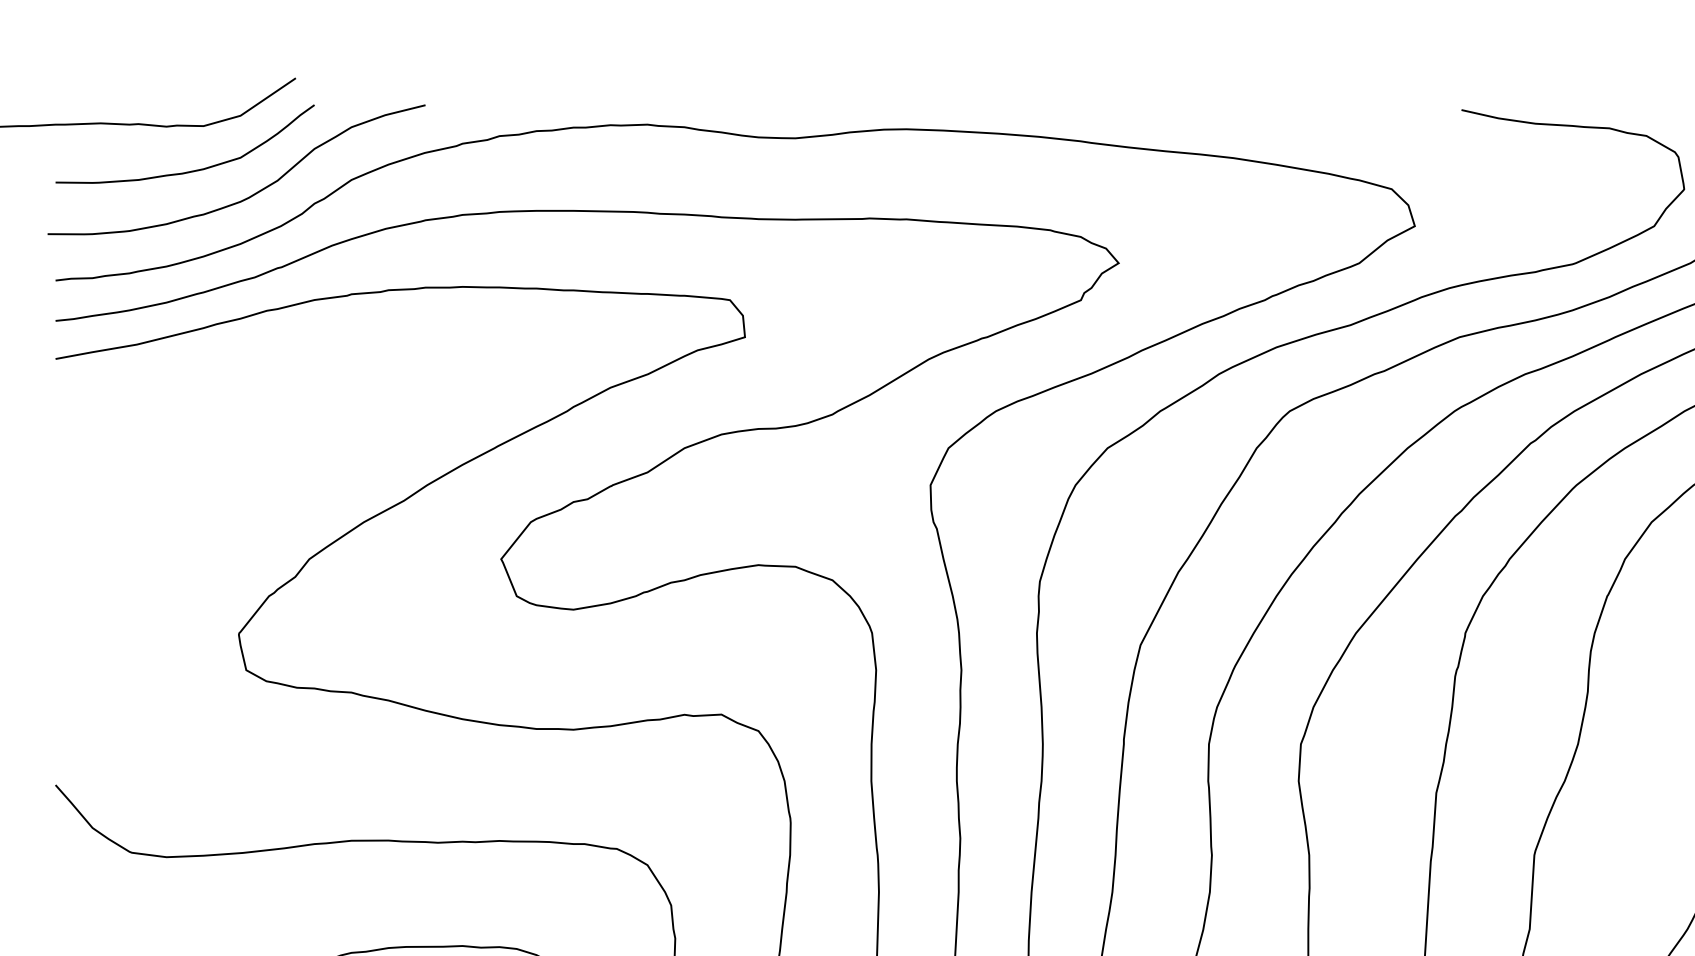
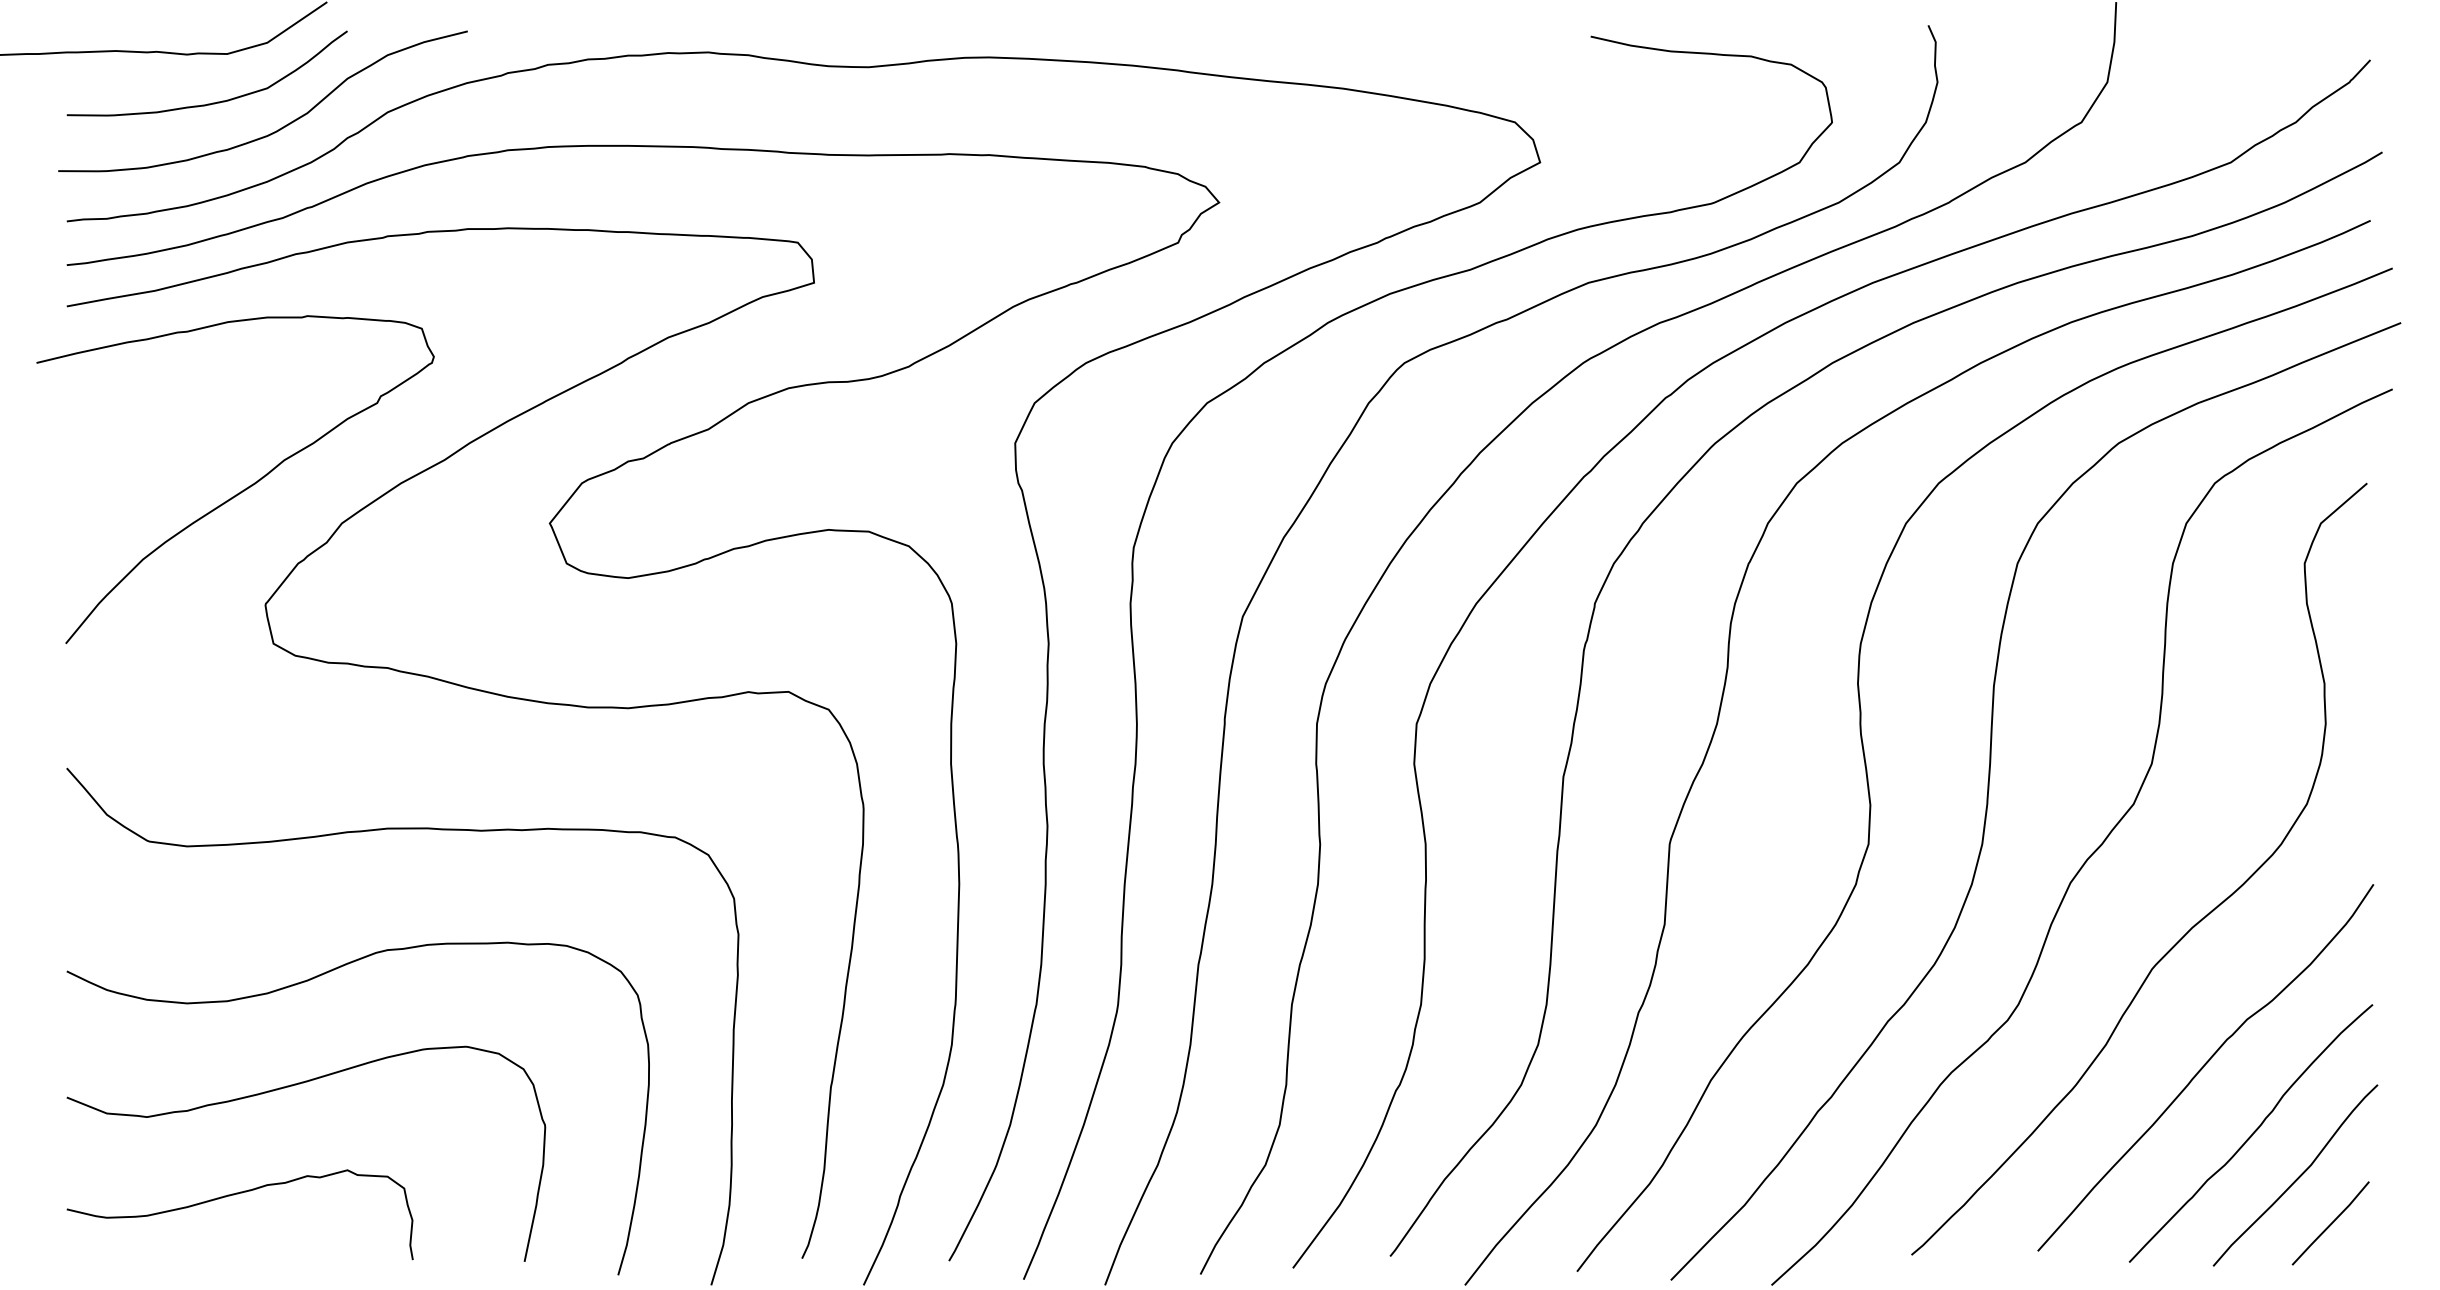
curve: (218, 527) -> (243, 489), added

